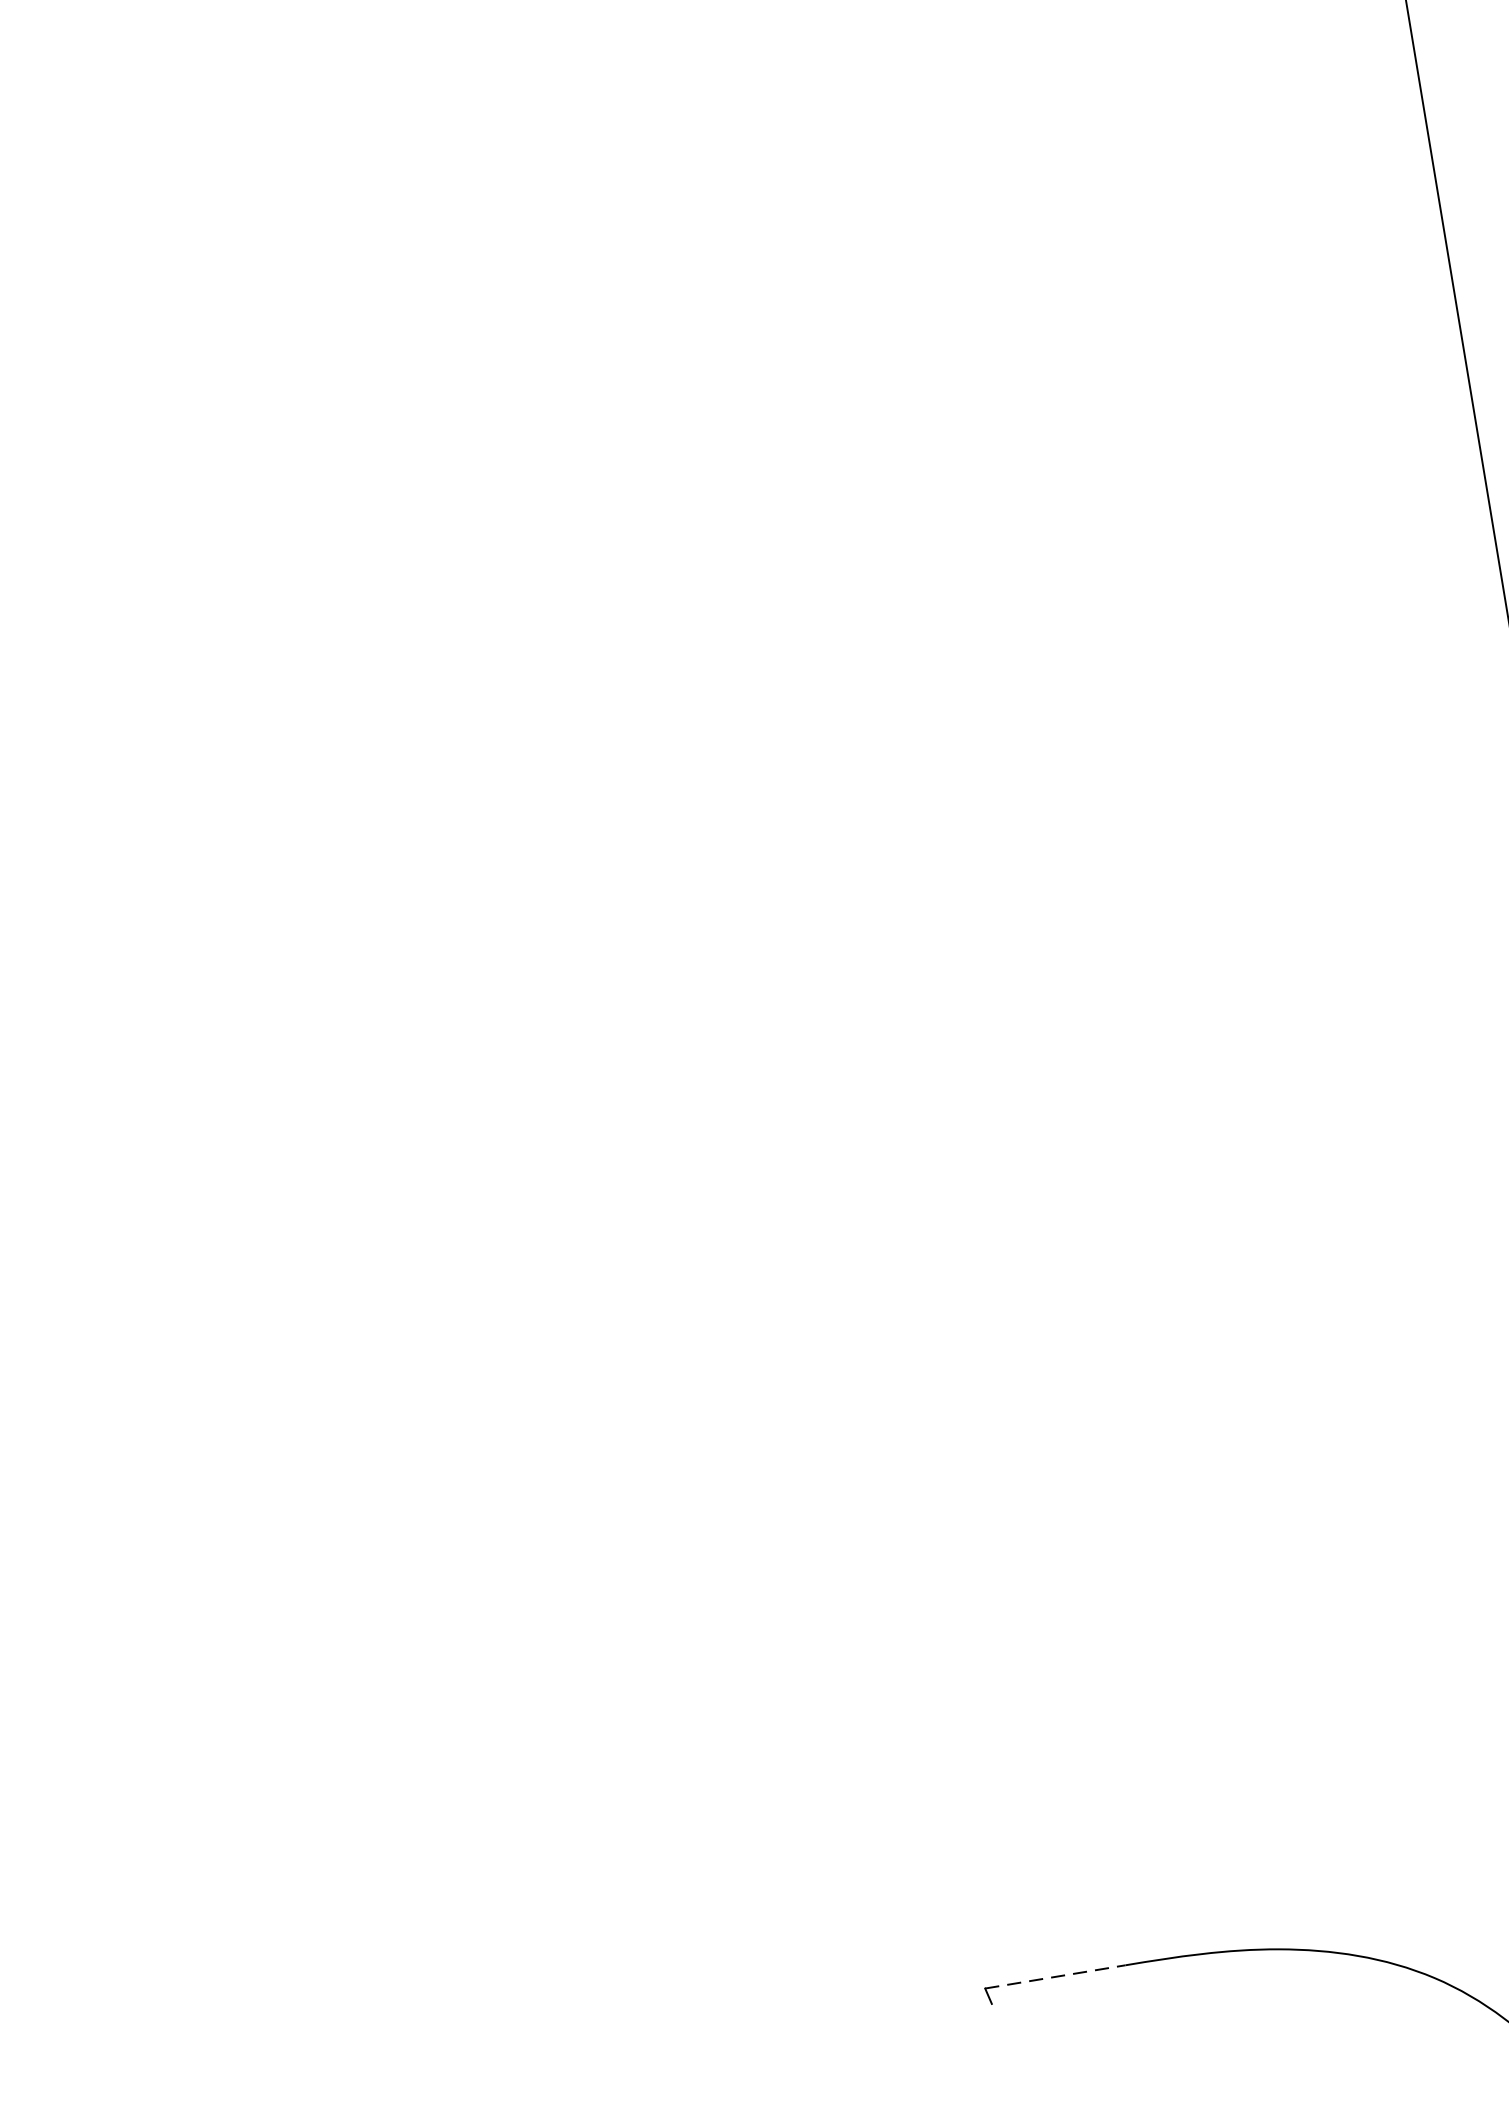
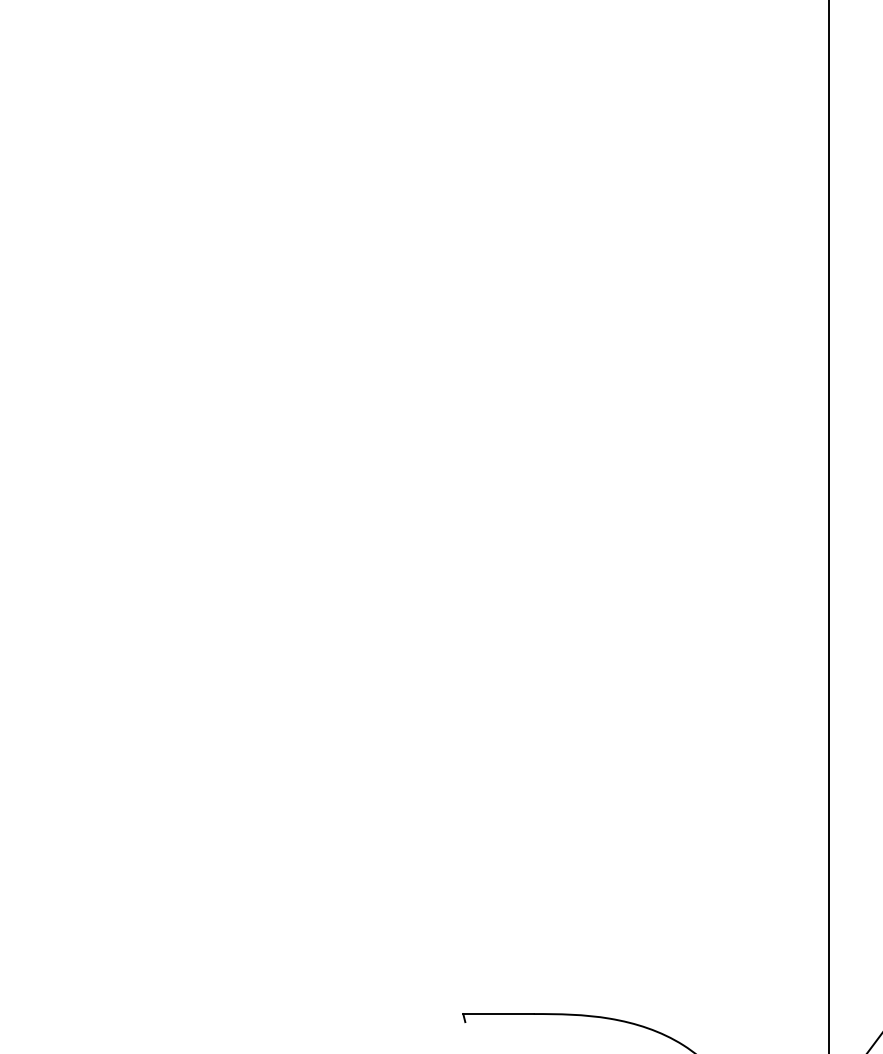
line: (1055, 1977) -> (498, 1014), dashed -> solid

